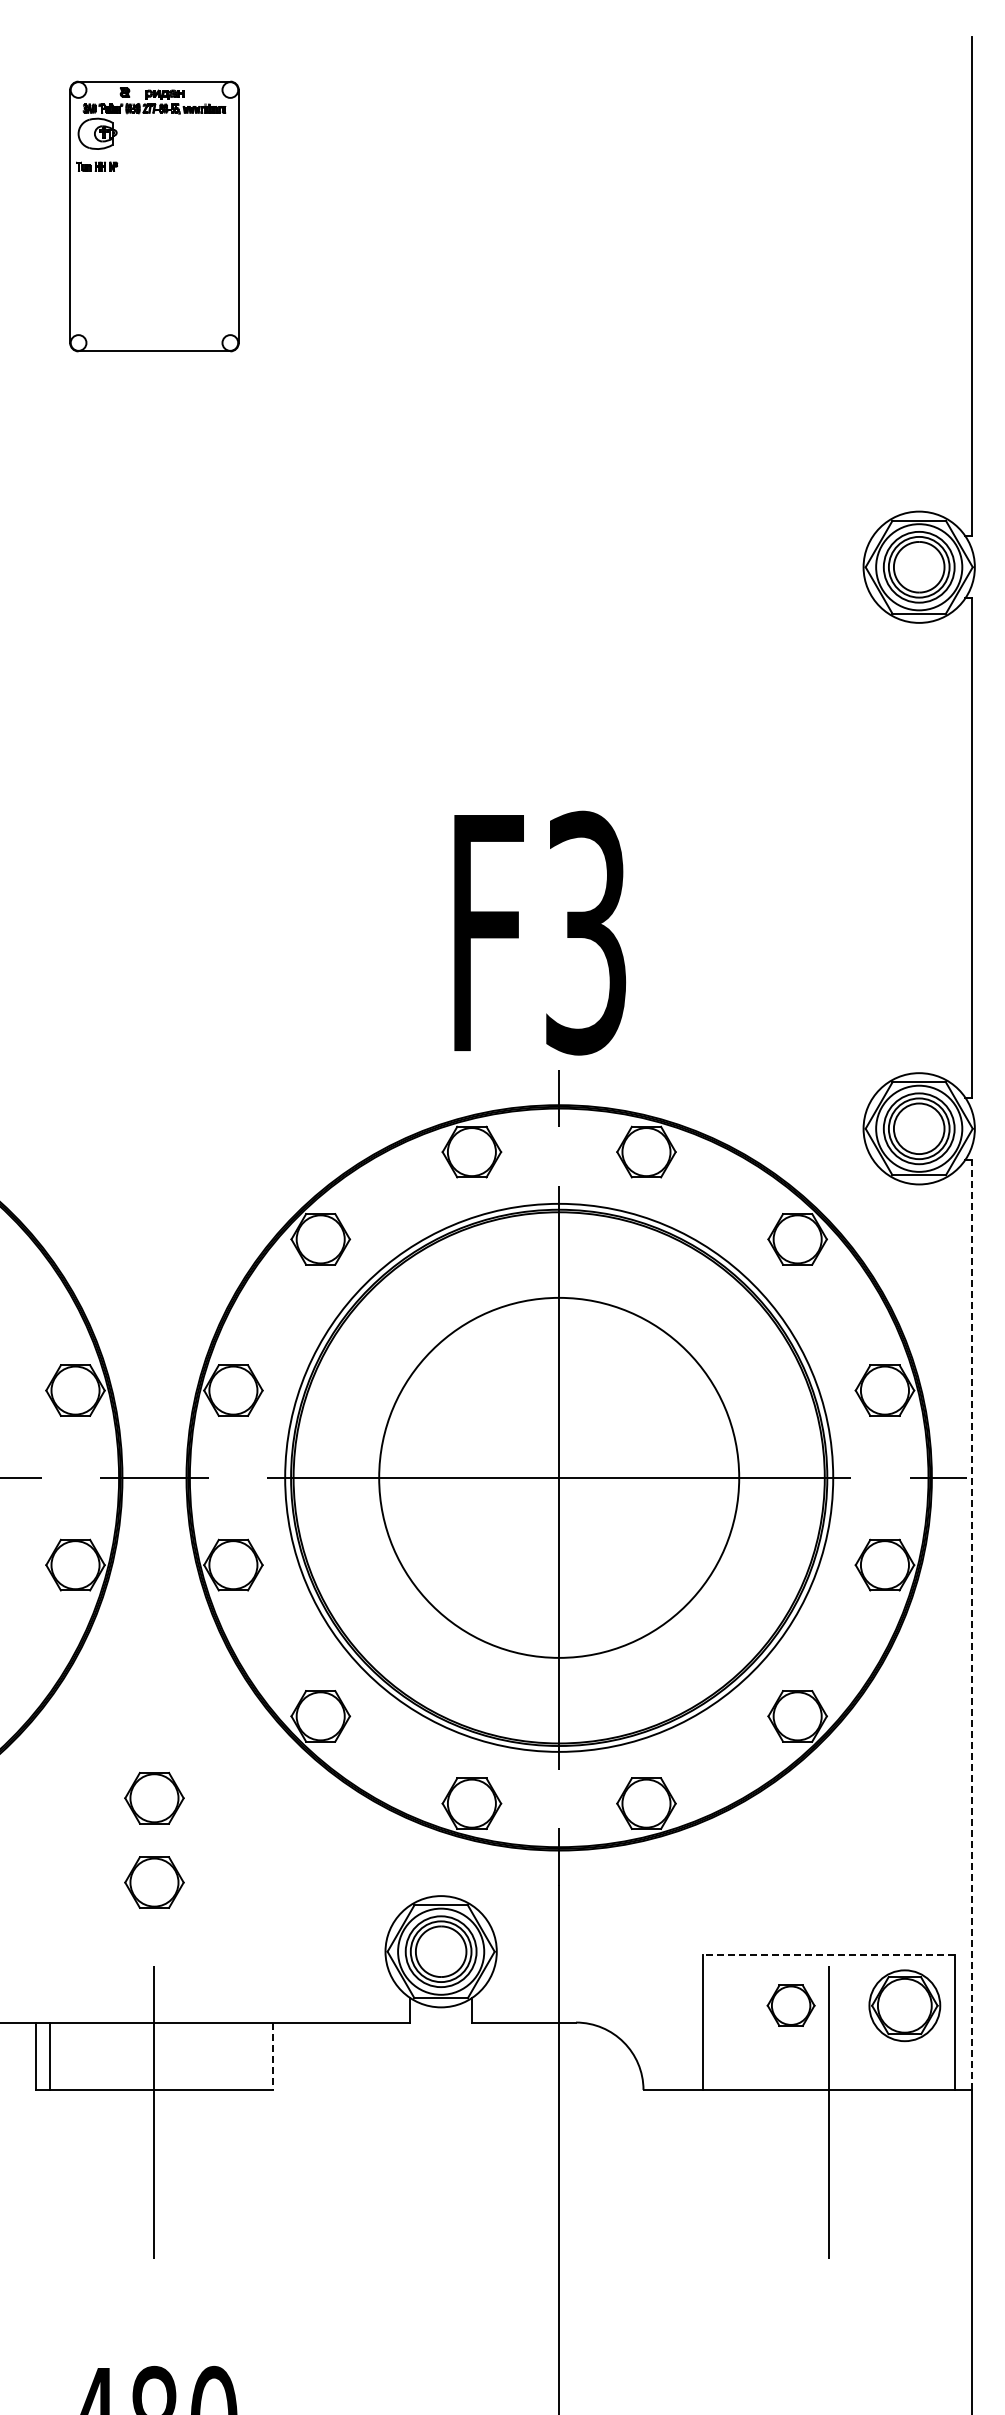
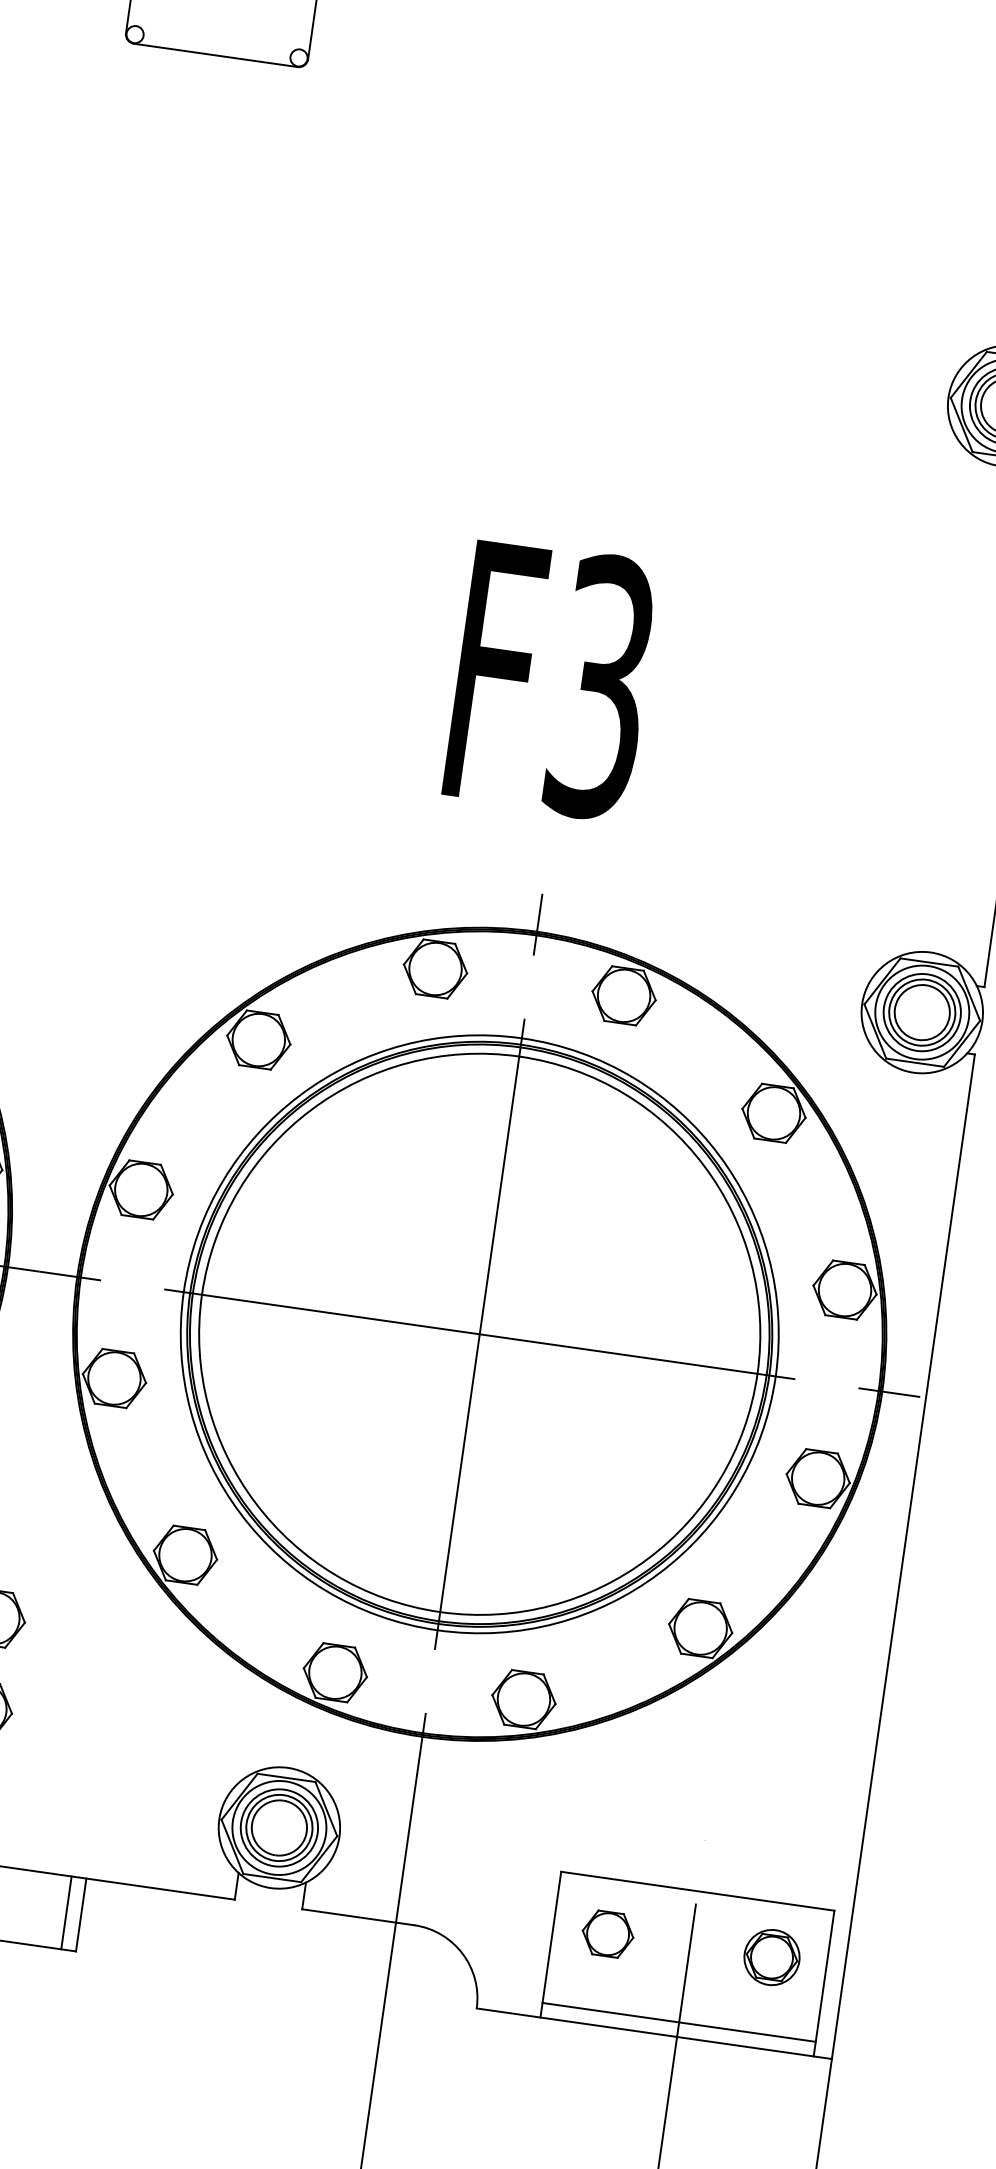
text: (539, 932) -> (551, 679), moved
circle: (559, 1477) -> (480, 1333), size x1.43
line: (972, 1624) -> (903, 1556), dashed -> solid
line: (828, 1955) -> (697, 1891), dashed -> solid
part: (790, 2005) -> (607, 1933), moved
part: (904, 2005) -> (771, 1957), size x0.71
line: (258, 2056) -> (66, 1913), added
line: (272, 2056) -> (81, 1915), dashed -> solid
line: (828, 2076) -> (678, 2022), added

